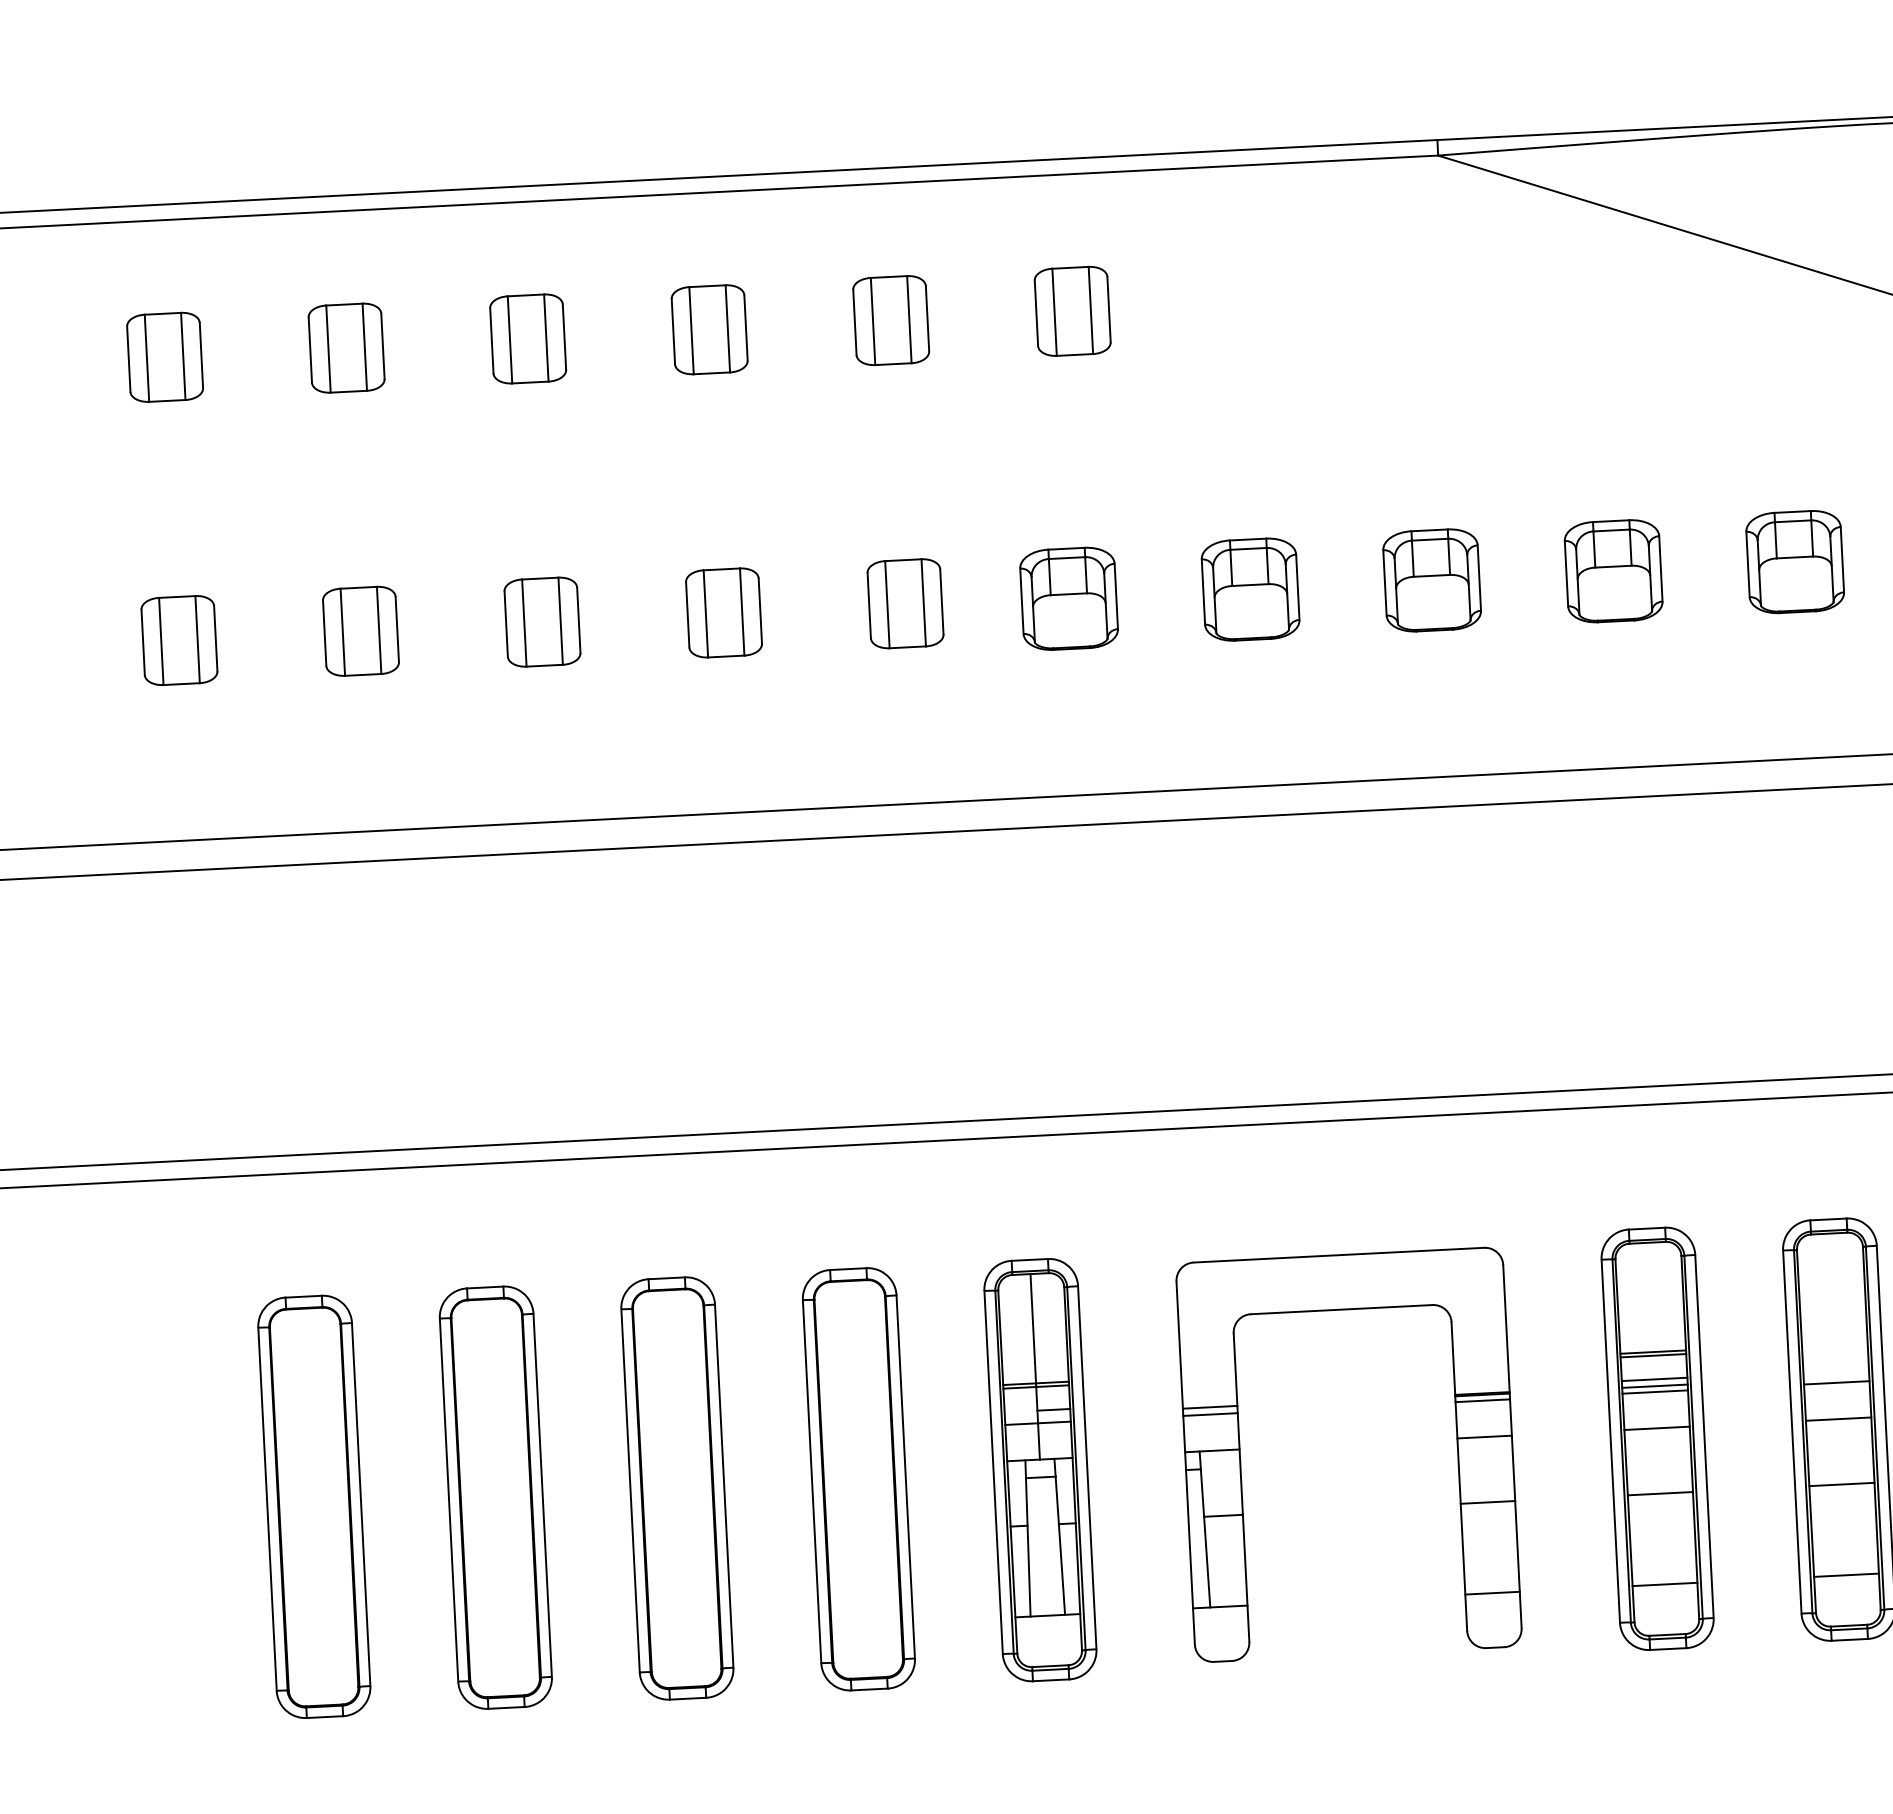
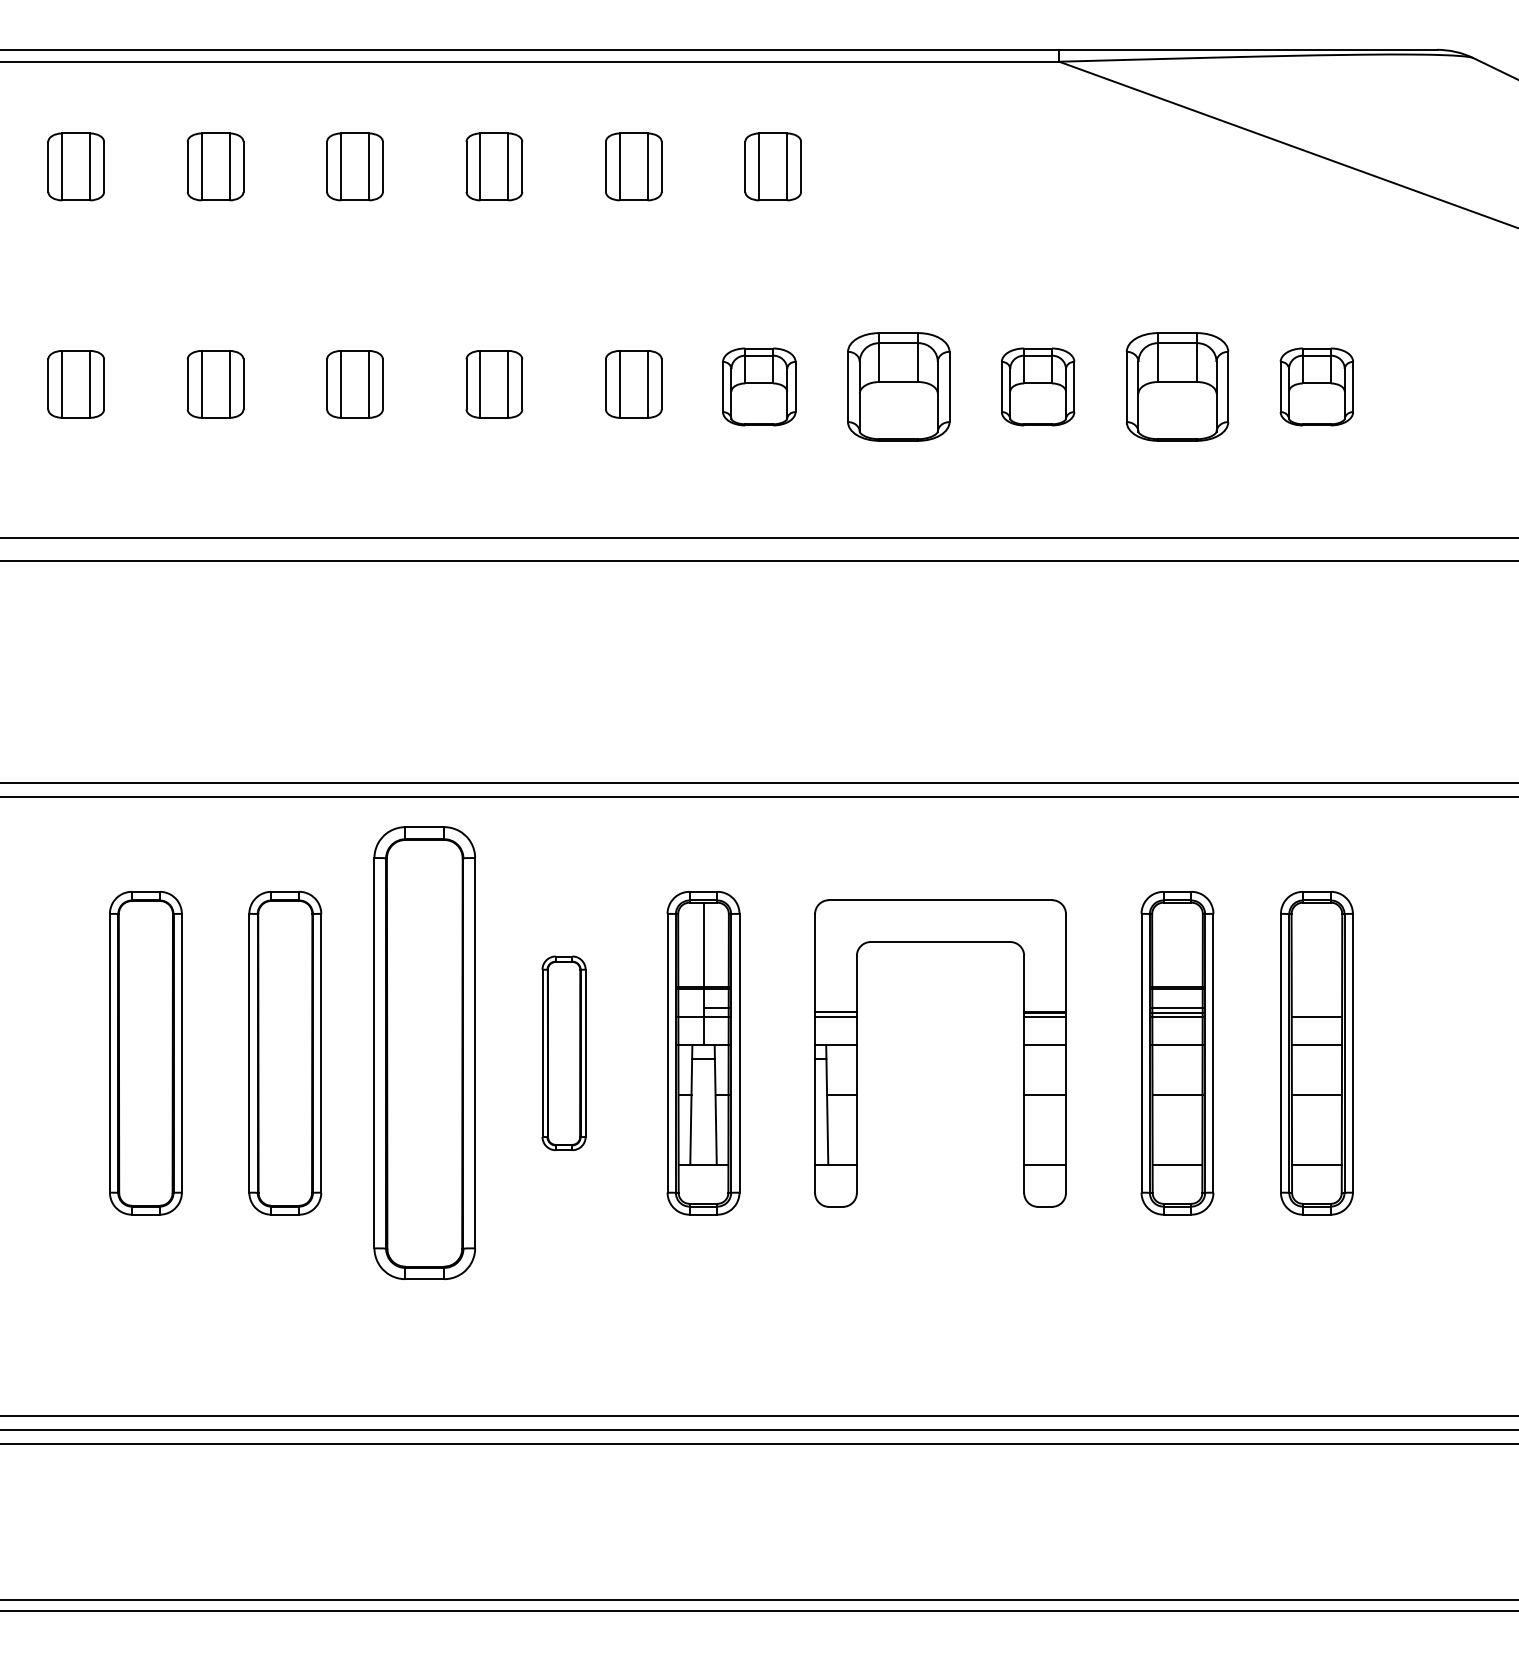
part: (1613, 570) -> (1177, 386), size x1.4
part: (1250, 589) -> (898, 386), size x1.4
part: (858, 1479) -> (563, 1053), size x0.6
part: (677, 1488) -> (424, 1053), size x1.4

